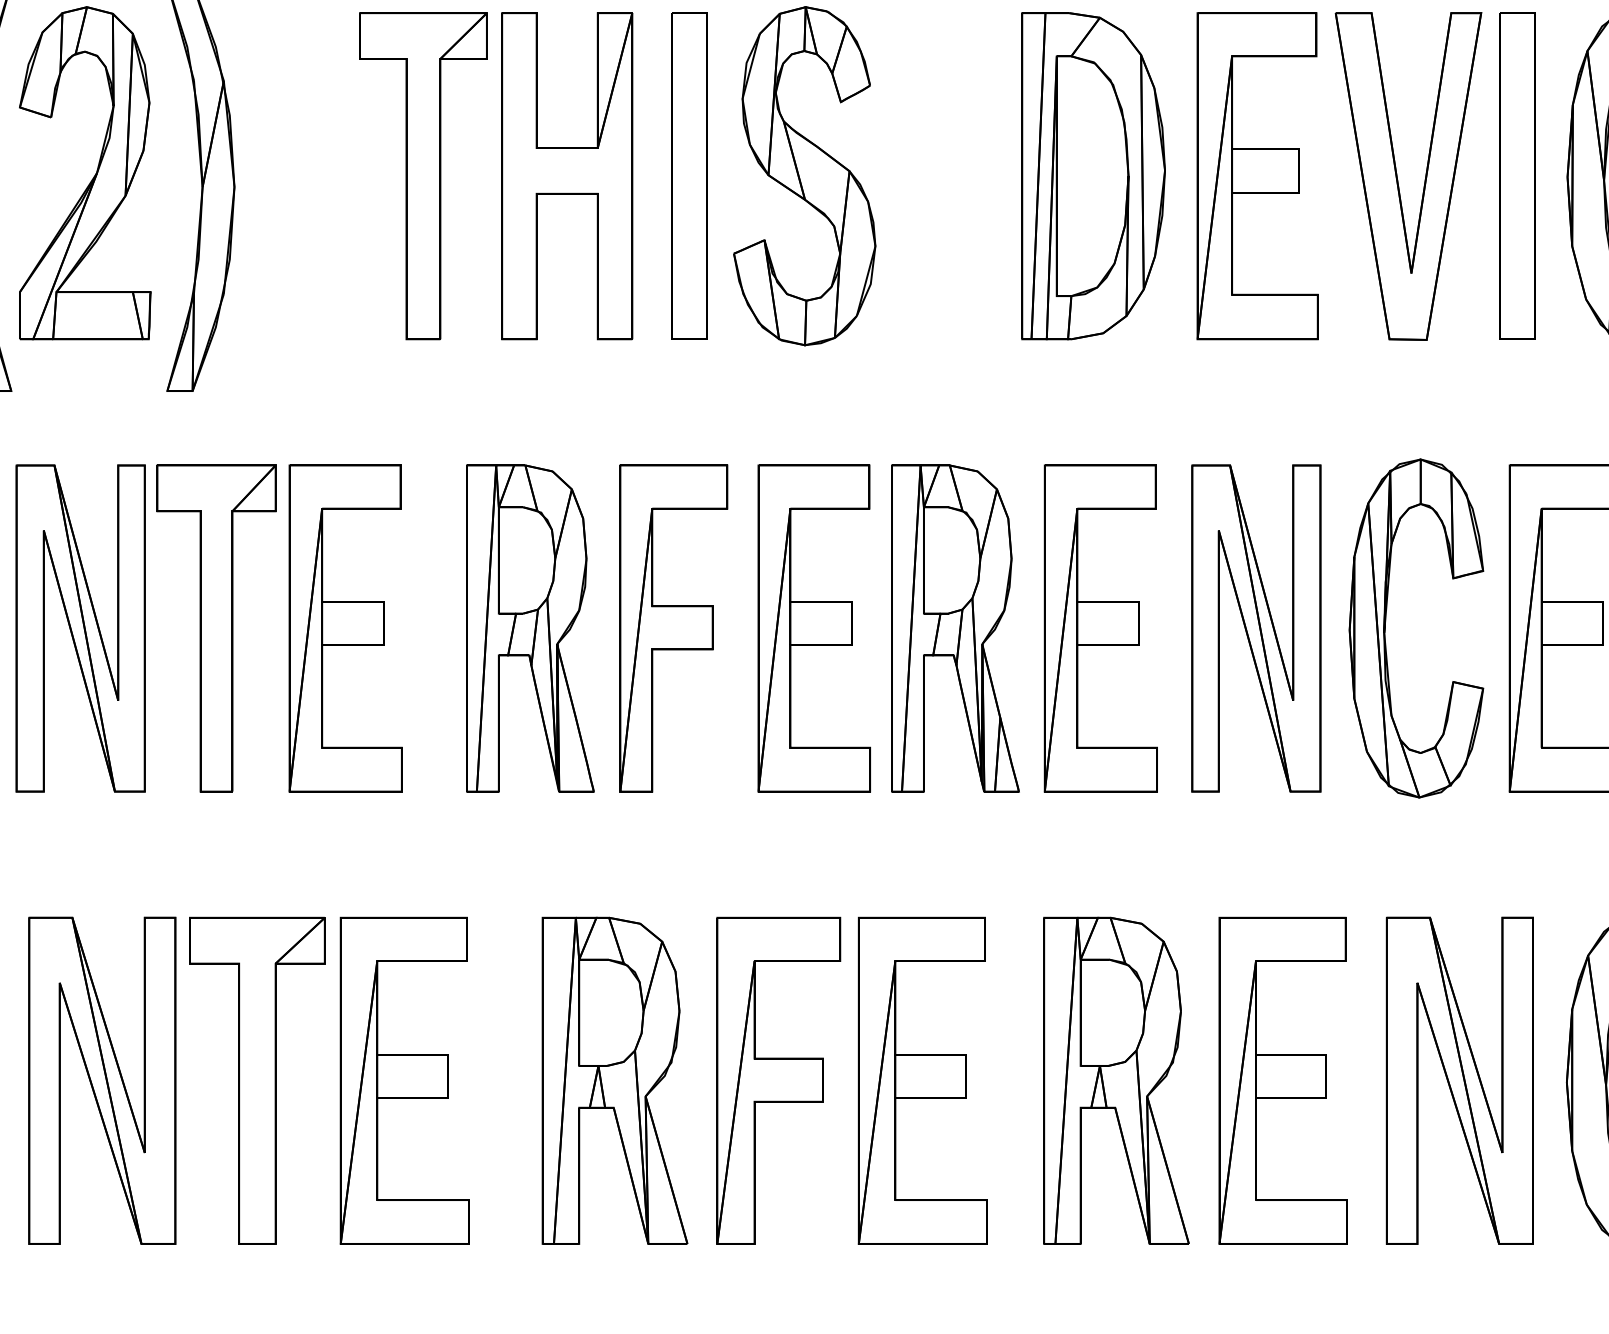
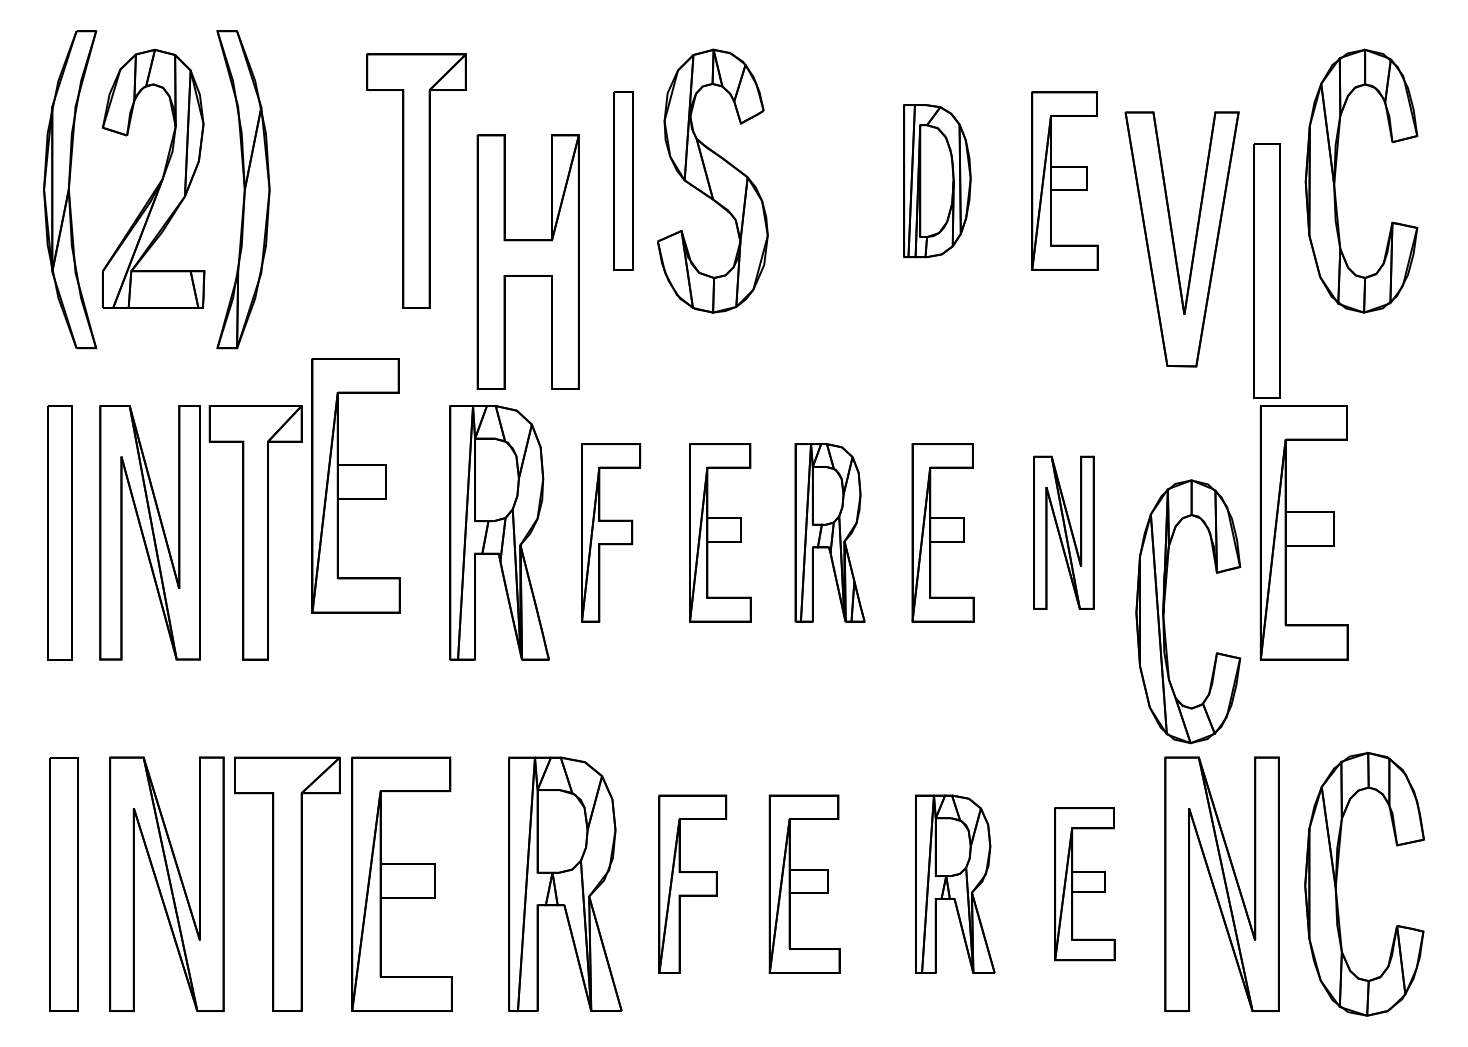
part: (566, 175) -> (527, 261), moved
part: (689, 175) -> (623, 180), size x0.7
part: (1093, 175) -> (937, 180), size x0.6
part: (1257, 175) -> (1064, 180), size x0.7
part: (1517, 175) -> (1266, 270), moved
part: (1398, 179) -> (1174, 241), moved
part: (344, 628) -> (355, 485), moved
part: (673, 628) -> (610, 532), size x0.7
part: (814, 628) -> (720, 532), size x0.7
part: (954, 628) -> (829, 532), size x0.7
part: (1100, 628) -> (942, 532), size x0.7
part: (1255, 628) -> (1063, 532), size x0.6
part: (1385, 628) -> (1164, 611), moved
part: (778, 1079) -> (692, 883), size x0.7
part: (922, 1079) -> (804, 883), size x0.7
part: (1116, 1079) -> (955, 883), size x0.7
part: (1282, 1079) -> (1084, 883), size x0.6

